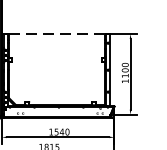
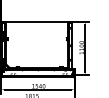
line: (57, 34) -> (37, 22), dashed -> solid

